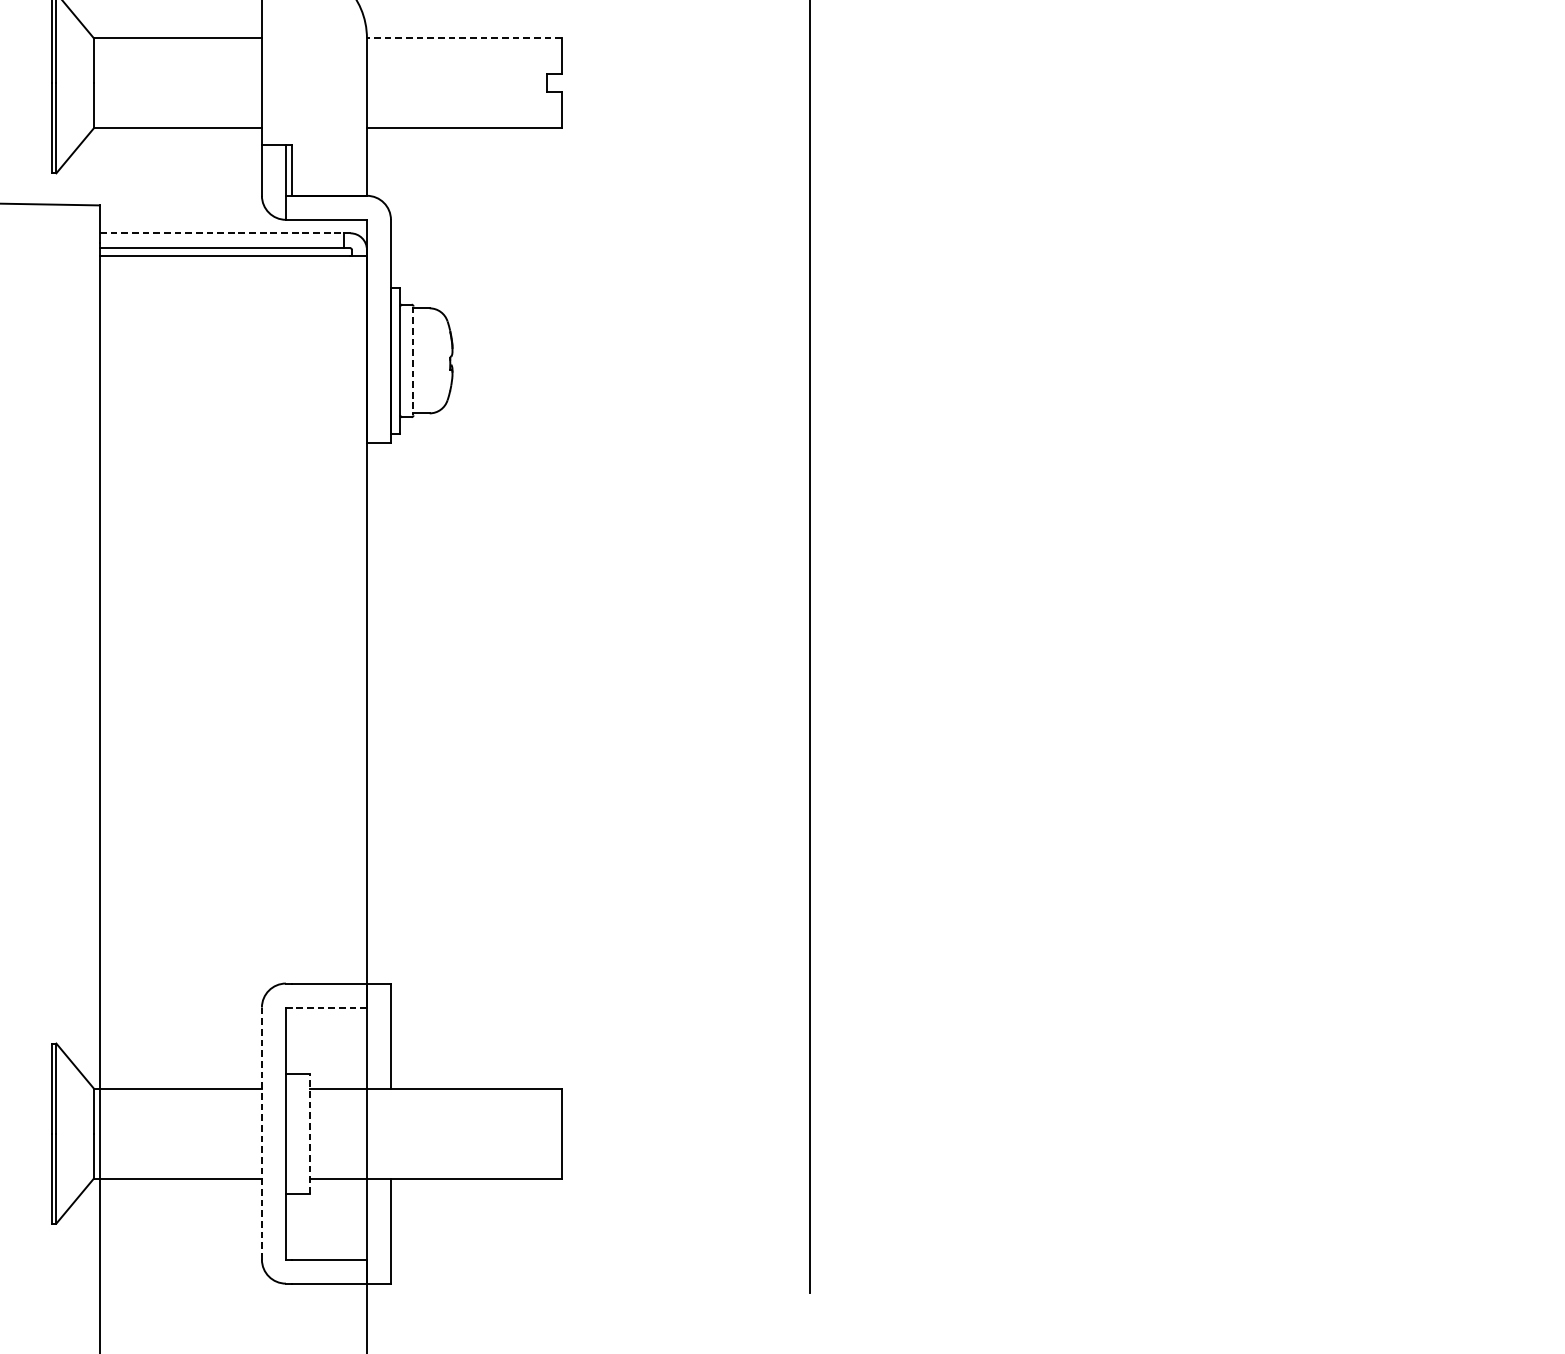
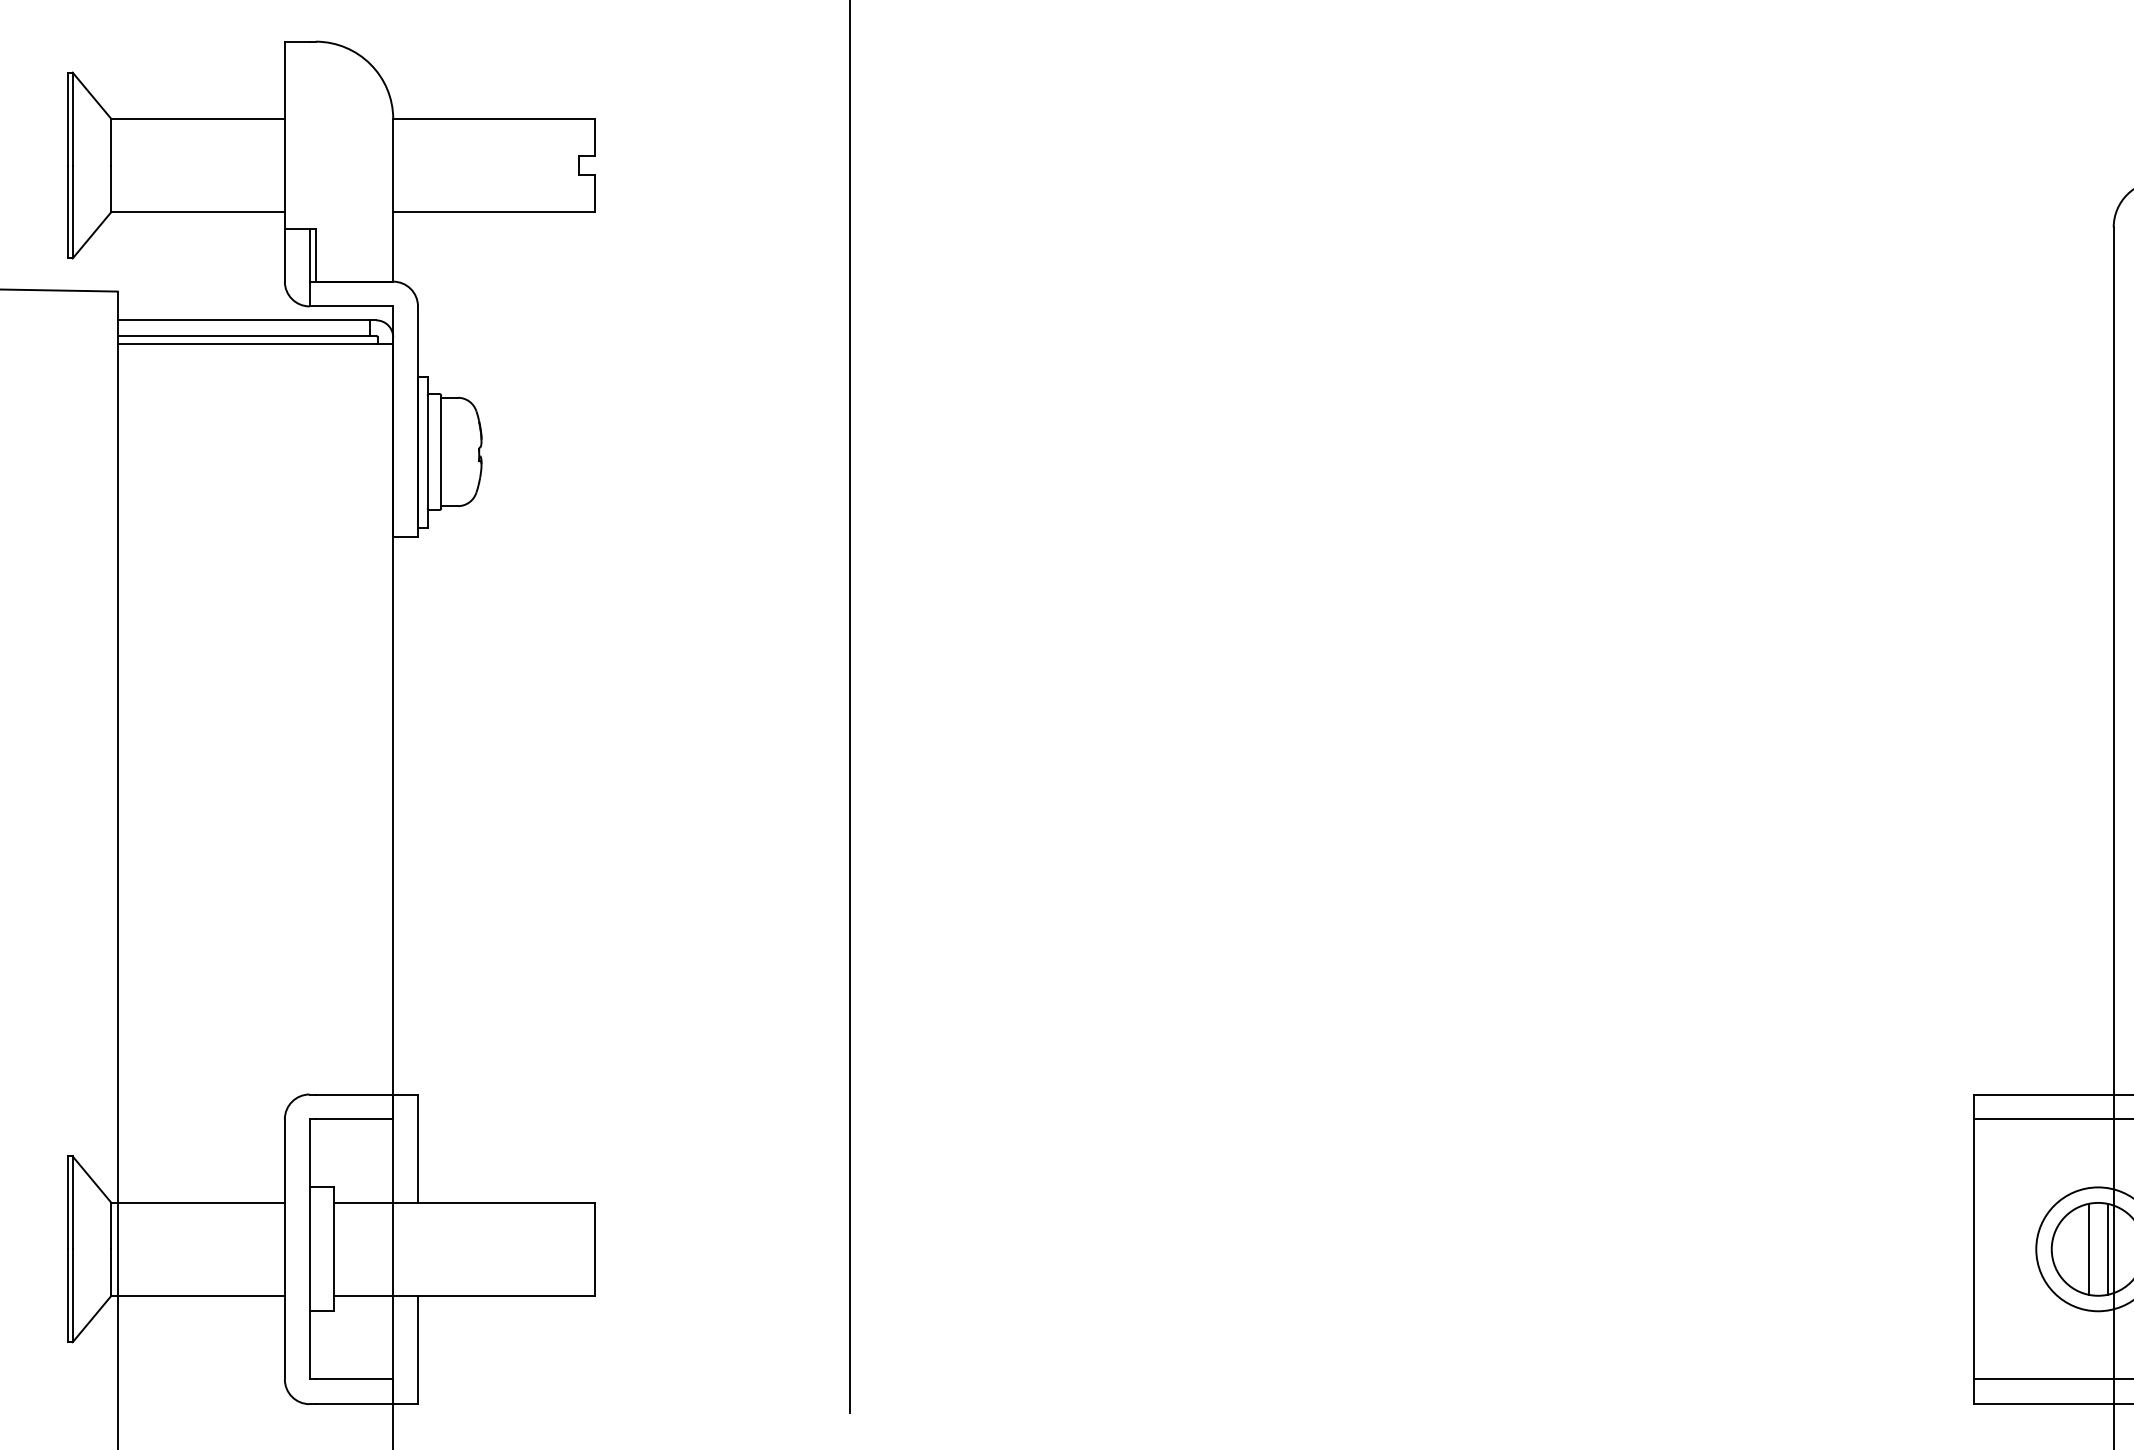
line: (464, 38) -> (493, 119), dashed -> solid
line: (222, 233) -> (244, 320), dashed -> solid
line: (413, 361) -> (441, 452), dashed -> solid
line: (329, 1007) -> (354, 1119), dashed -> solid
line: (261, 1132) -> (284, 1248), dashed -> solid
line: (310, 1133) -> (334, 1249), dashed -> solid

